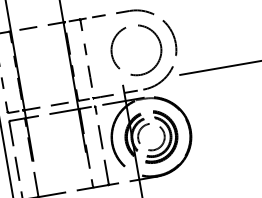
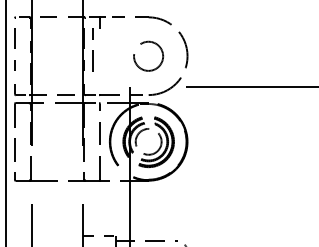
circle: (136, 50) -> (148, 56), size x0.6
line: (87, 66) -> (92, 50), moved

